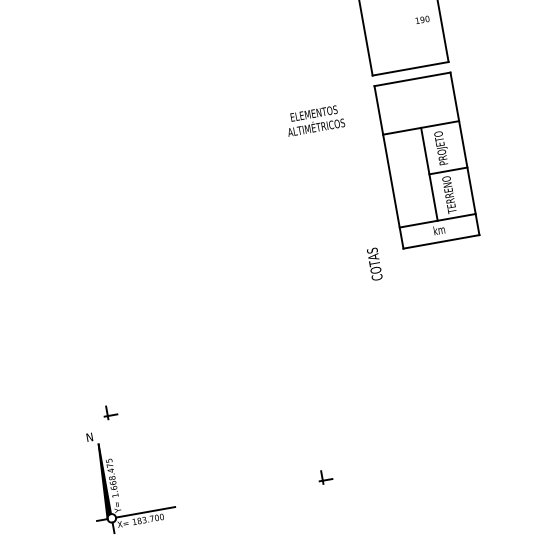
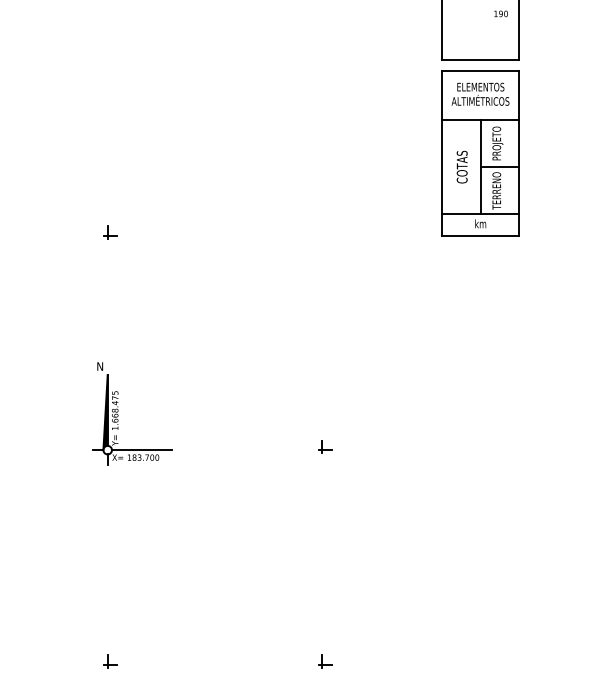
text: (314, 119) -> (480, 93), moved
text: (374, 263) -> (461, 166), moved
part: (110, 412) -> (110, 232), moved

